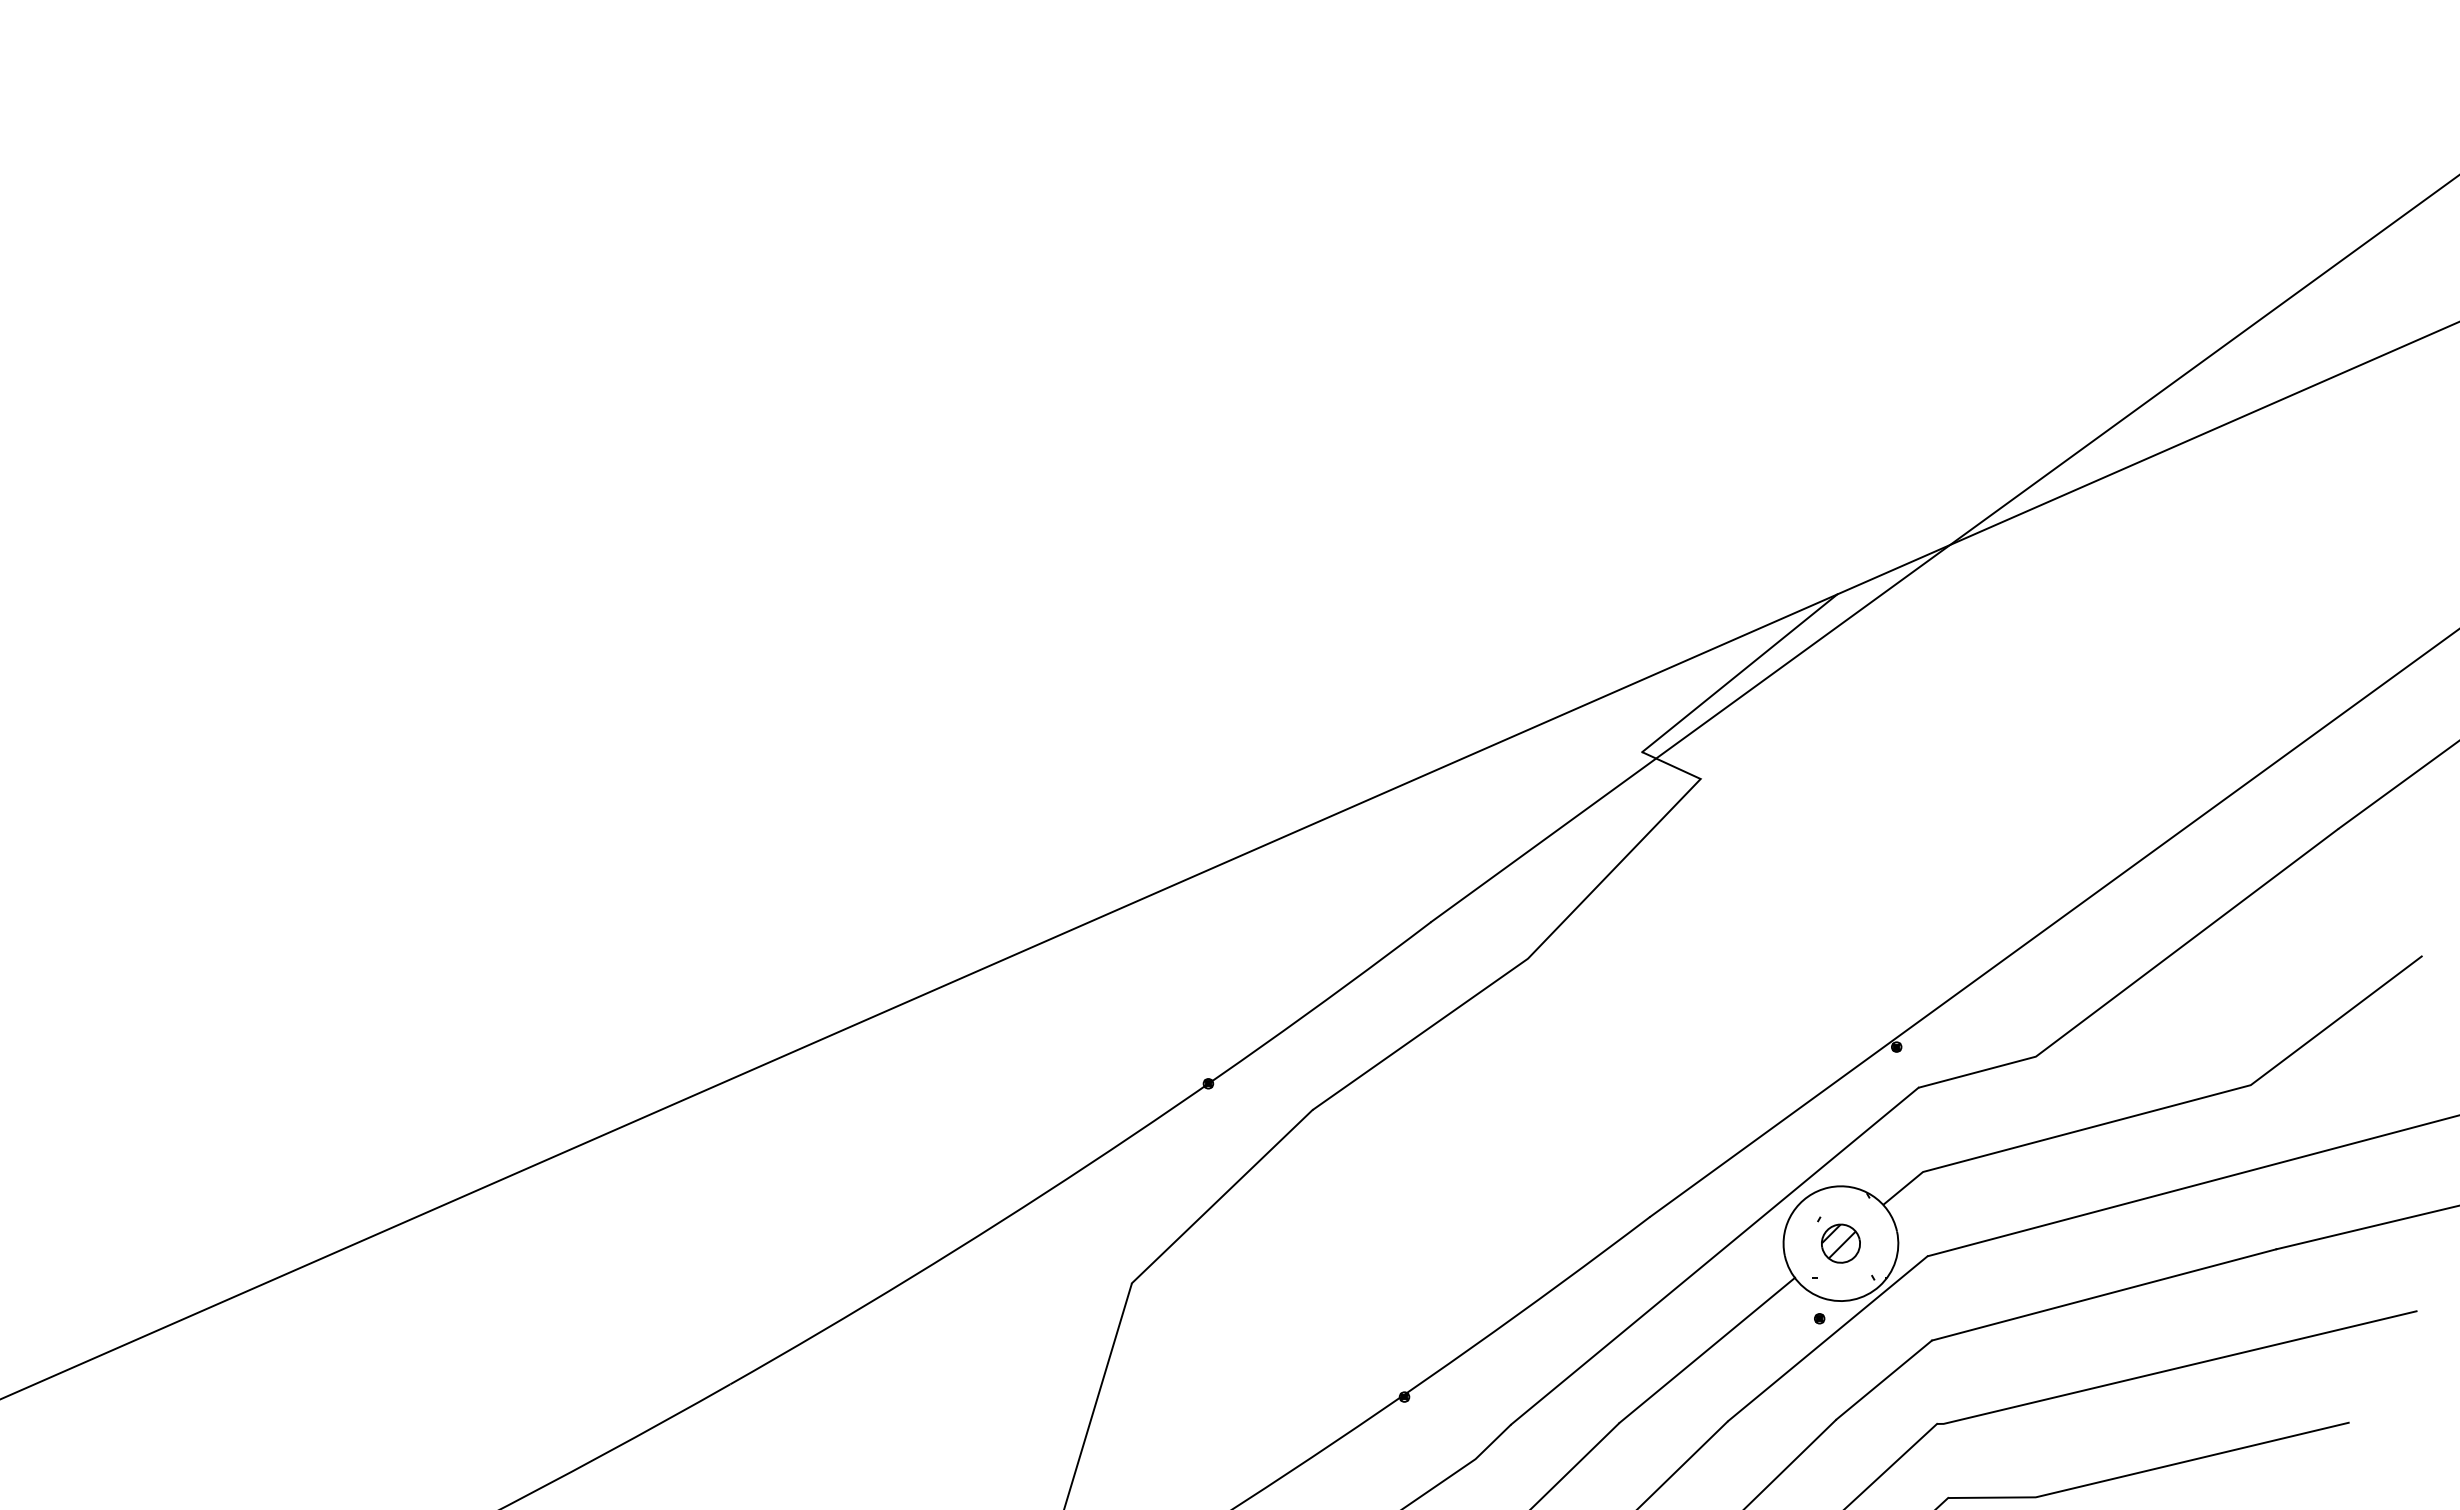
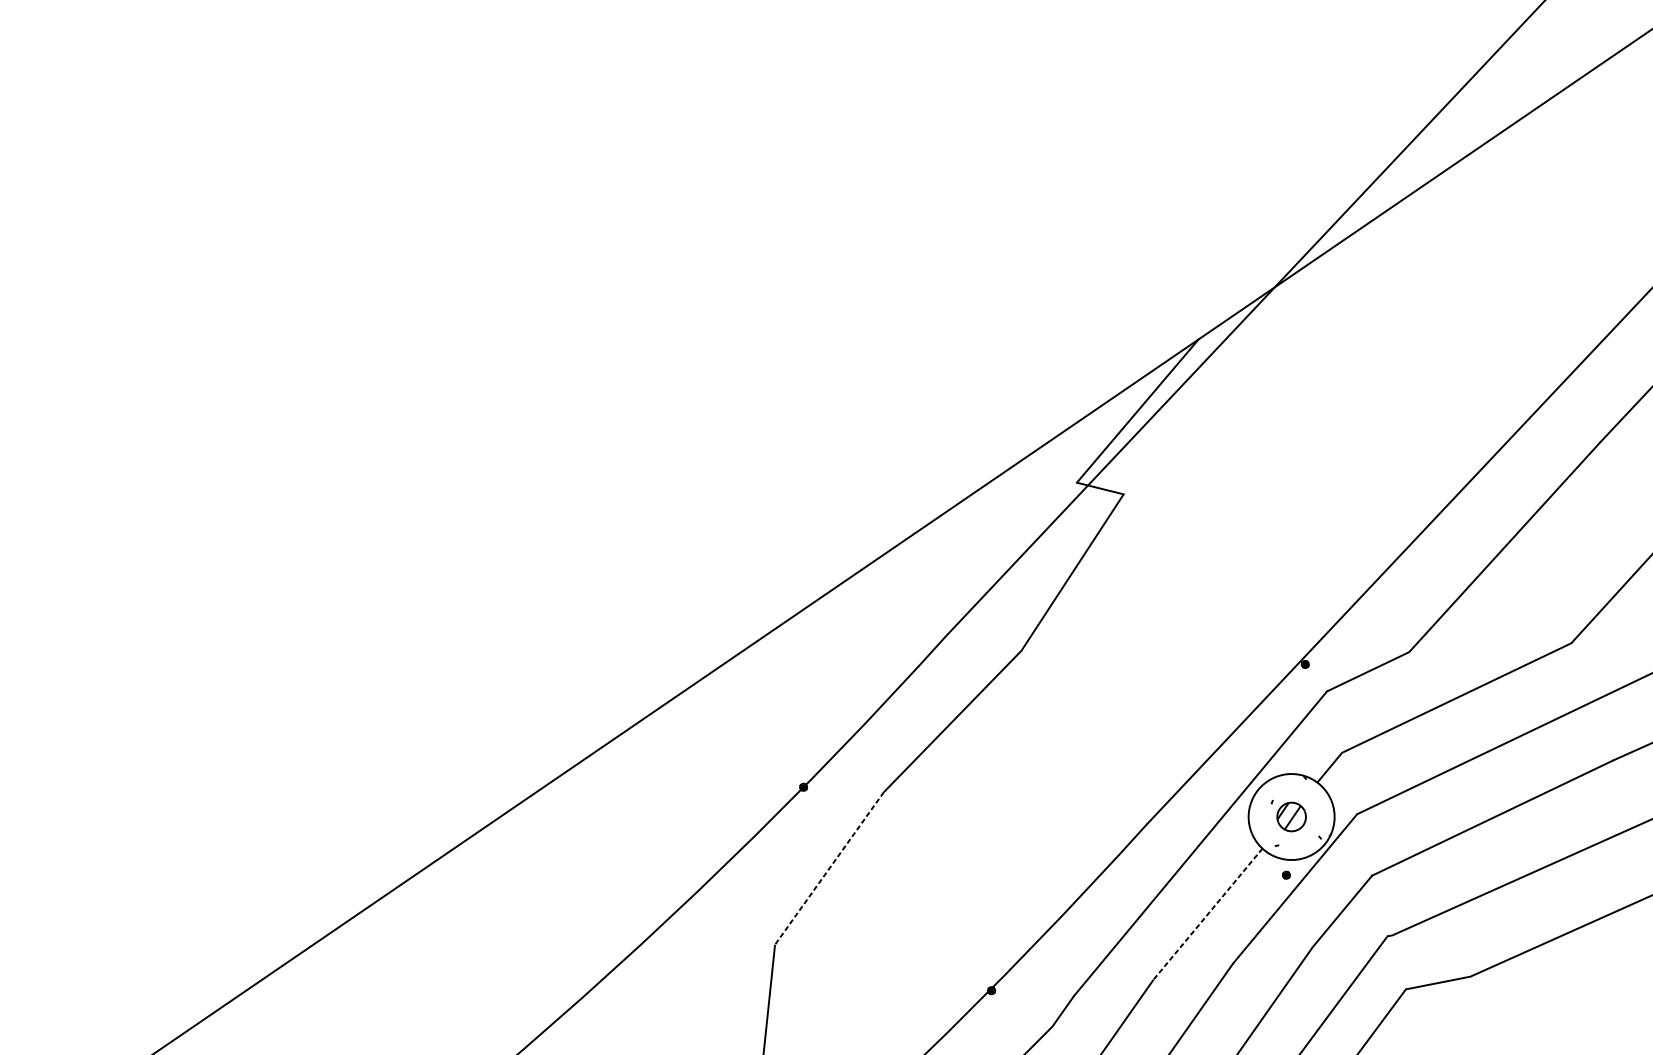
line: (1221, 1197) -> (829, 869), solid -> dashed
line: (1707, 1350) -> (1208, 914), solid -> dashed

